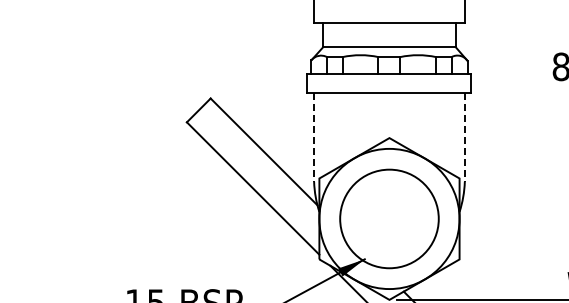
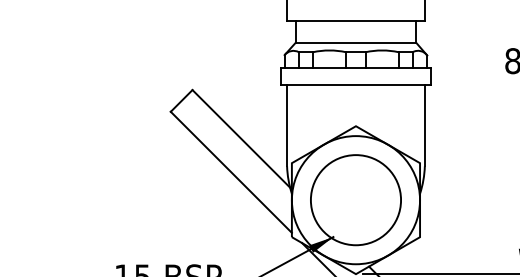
line: (314, 137) -> (287, 125), dashed -> solid
line: (464, 137) -> (424, 125), dashed -> solid

